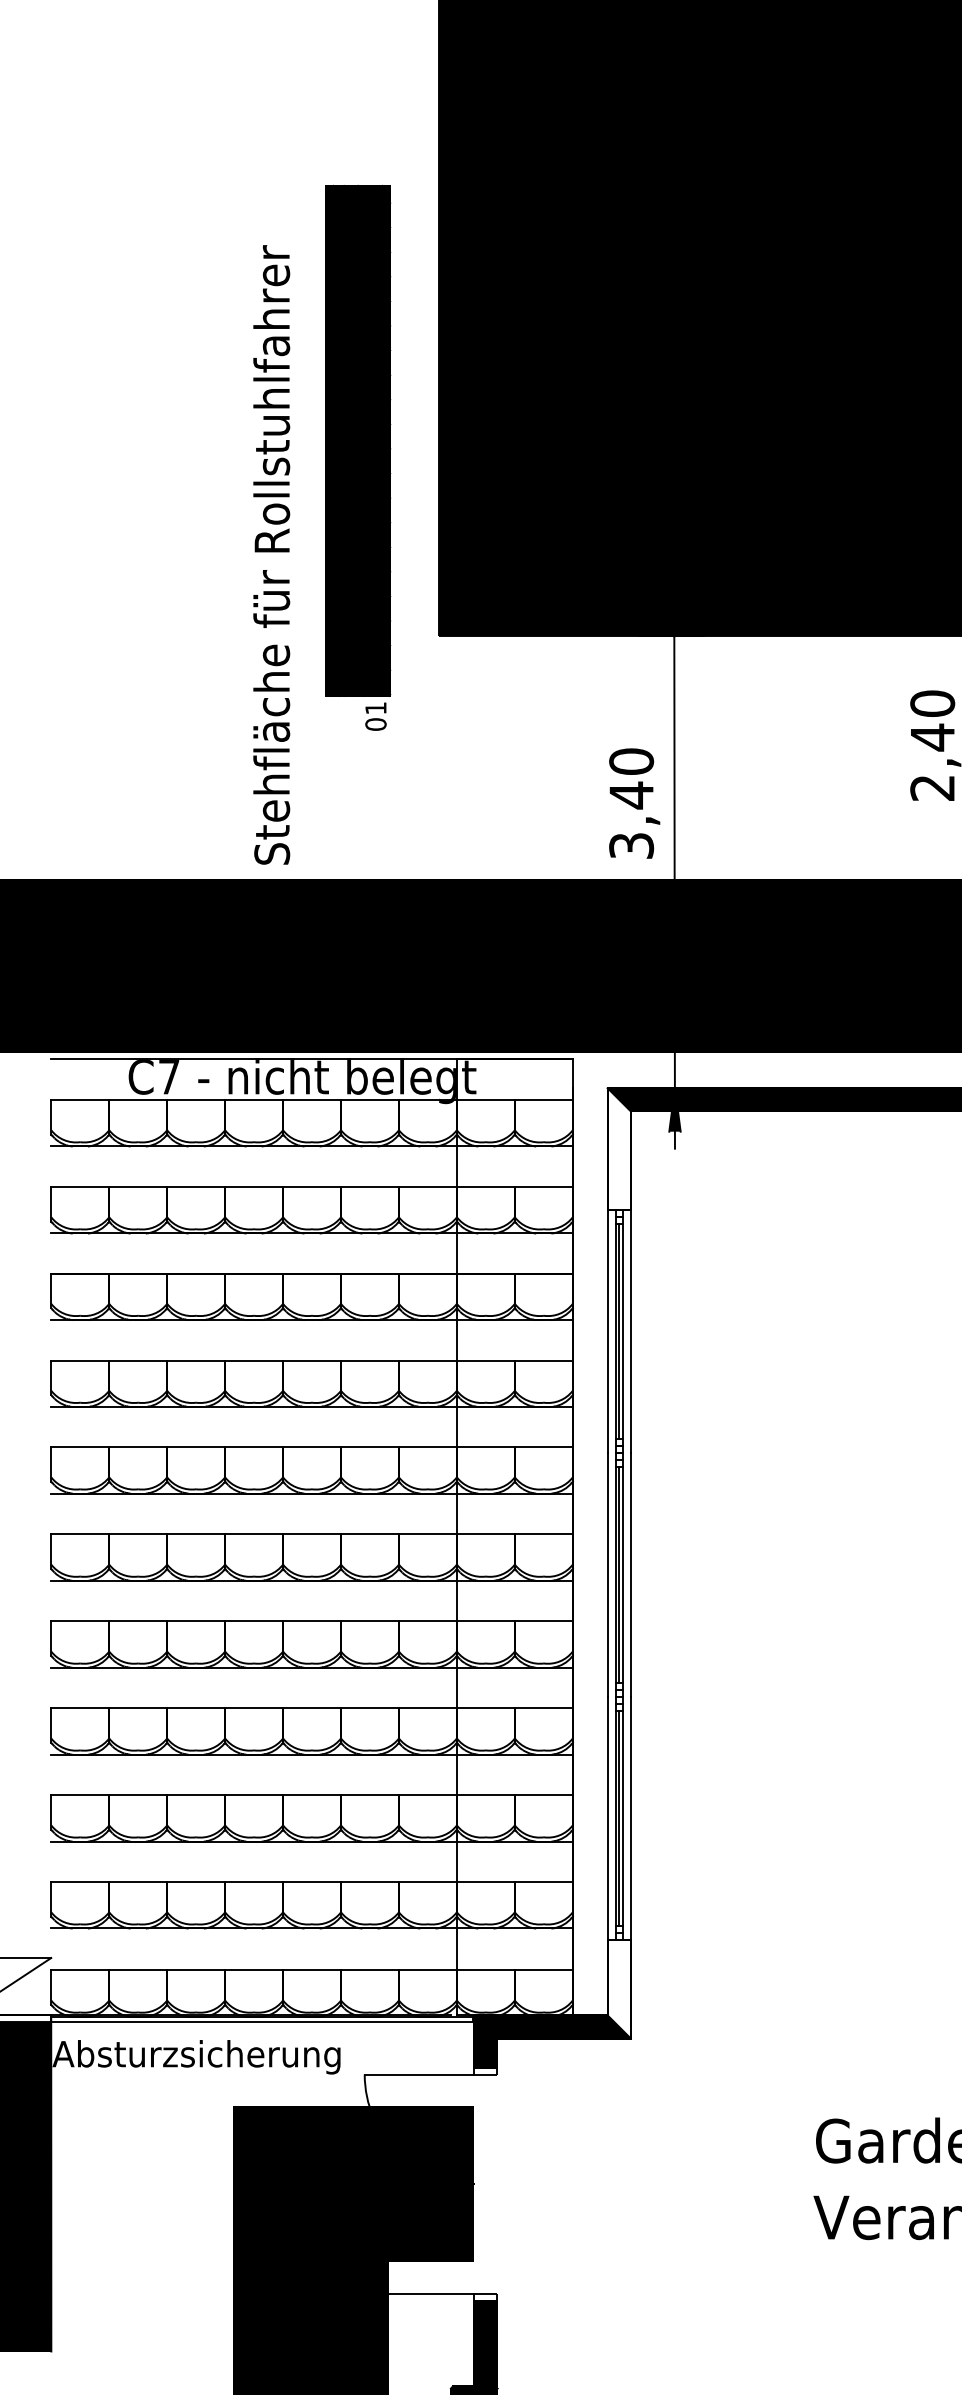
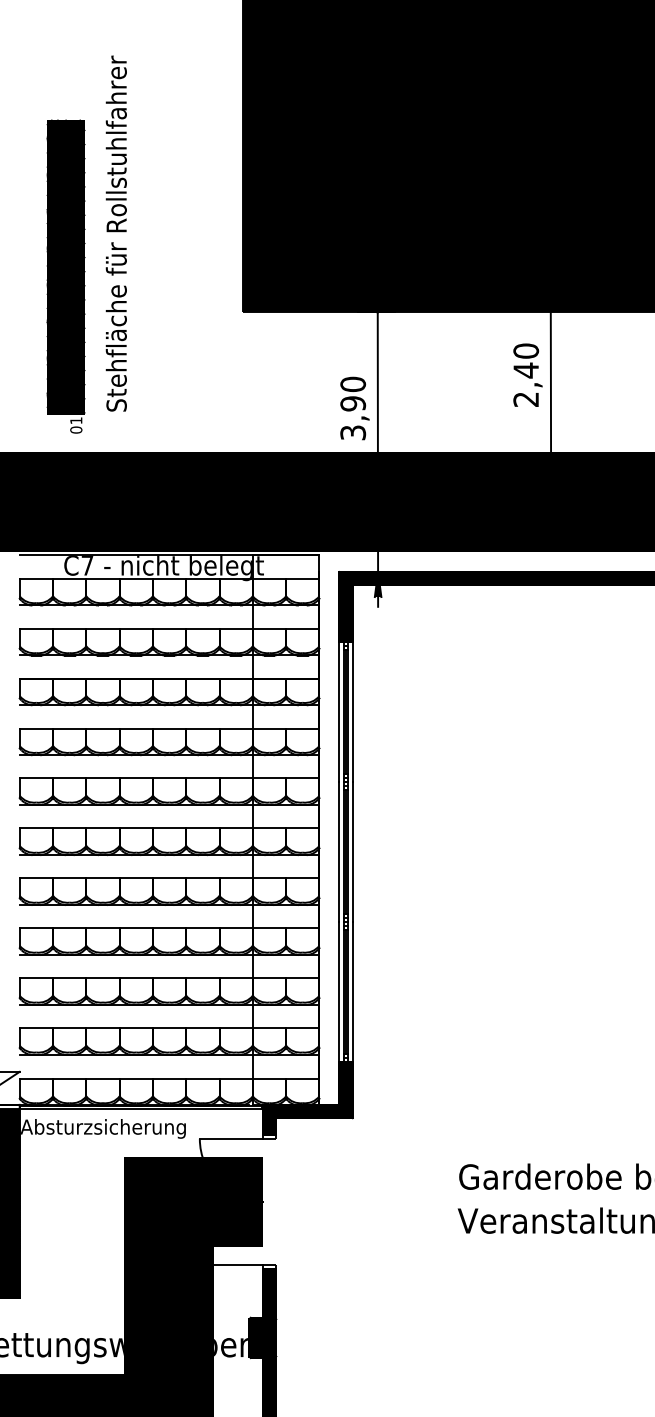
part: (357, 457) -> (65, 276), moved
text: (270, 554) -> (115, 233), moved
text: (632, 794) -> (353, 403), 3,40 -> 3,90
fill: (618, 1148) -> (345, 606), added
fill: (618, 1988) -> (345, 1089), added

